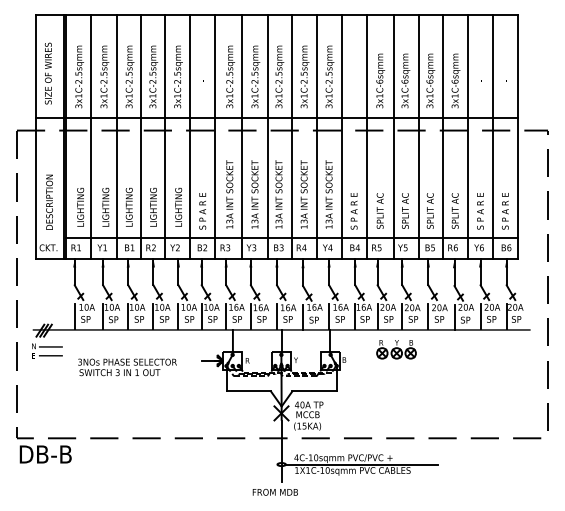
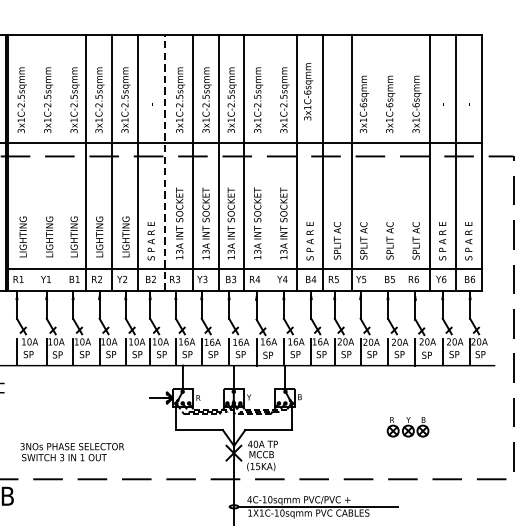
text: (380, 80) -> (308, 91), moved
line: (91, 136) -> (34, 162), removed
line: (116, 136) -> (60, 162), removed
line: (215, 136) -> (164, 162), solid -> dashed
line: (316, 136) -> (270, 162), removed
line: (418, 136) -> (377, 162), removed
line: (443, 136) -> (403, 162), removed
part: (396, 349) -> (408, 427), moved
text: (127, 367) -> (72, 452), moved

